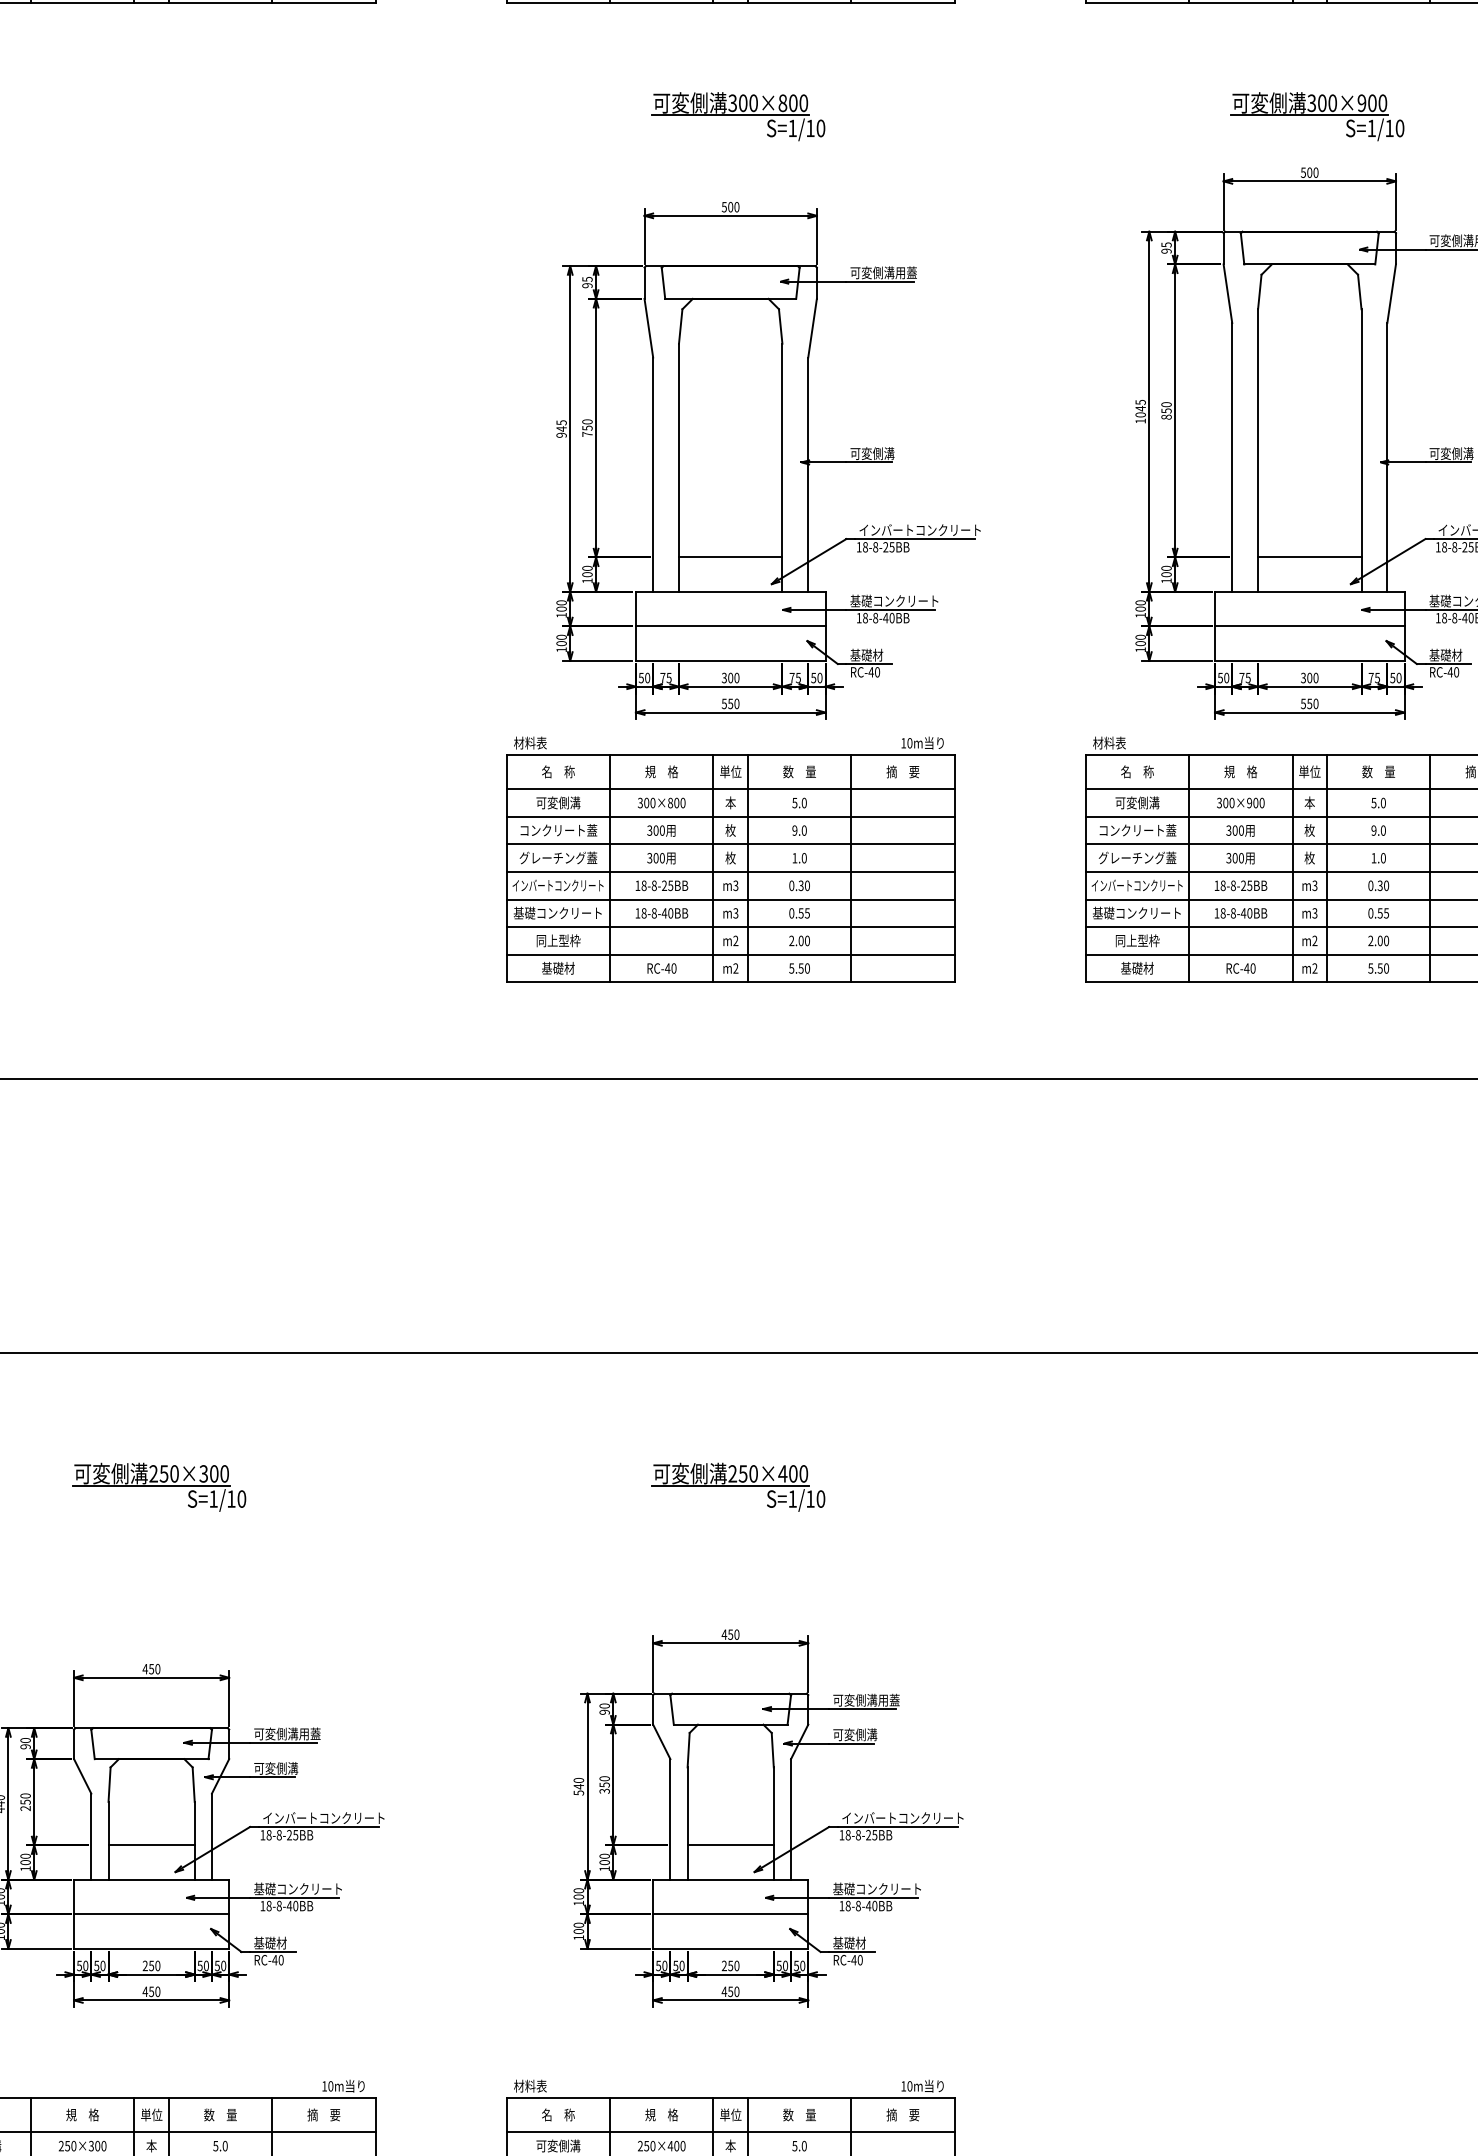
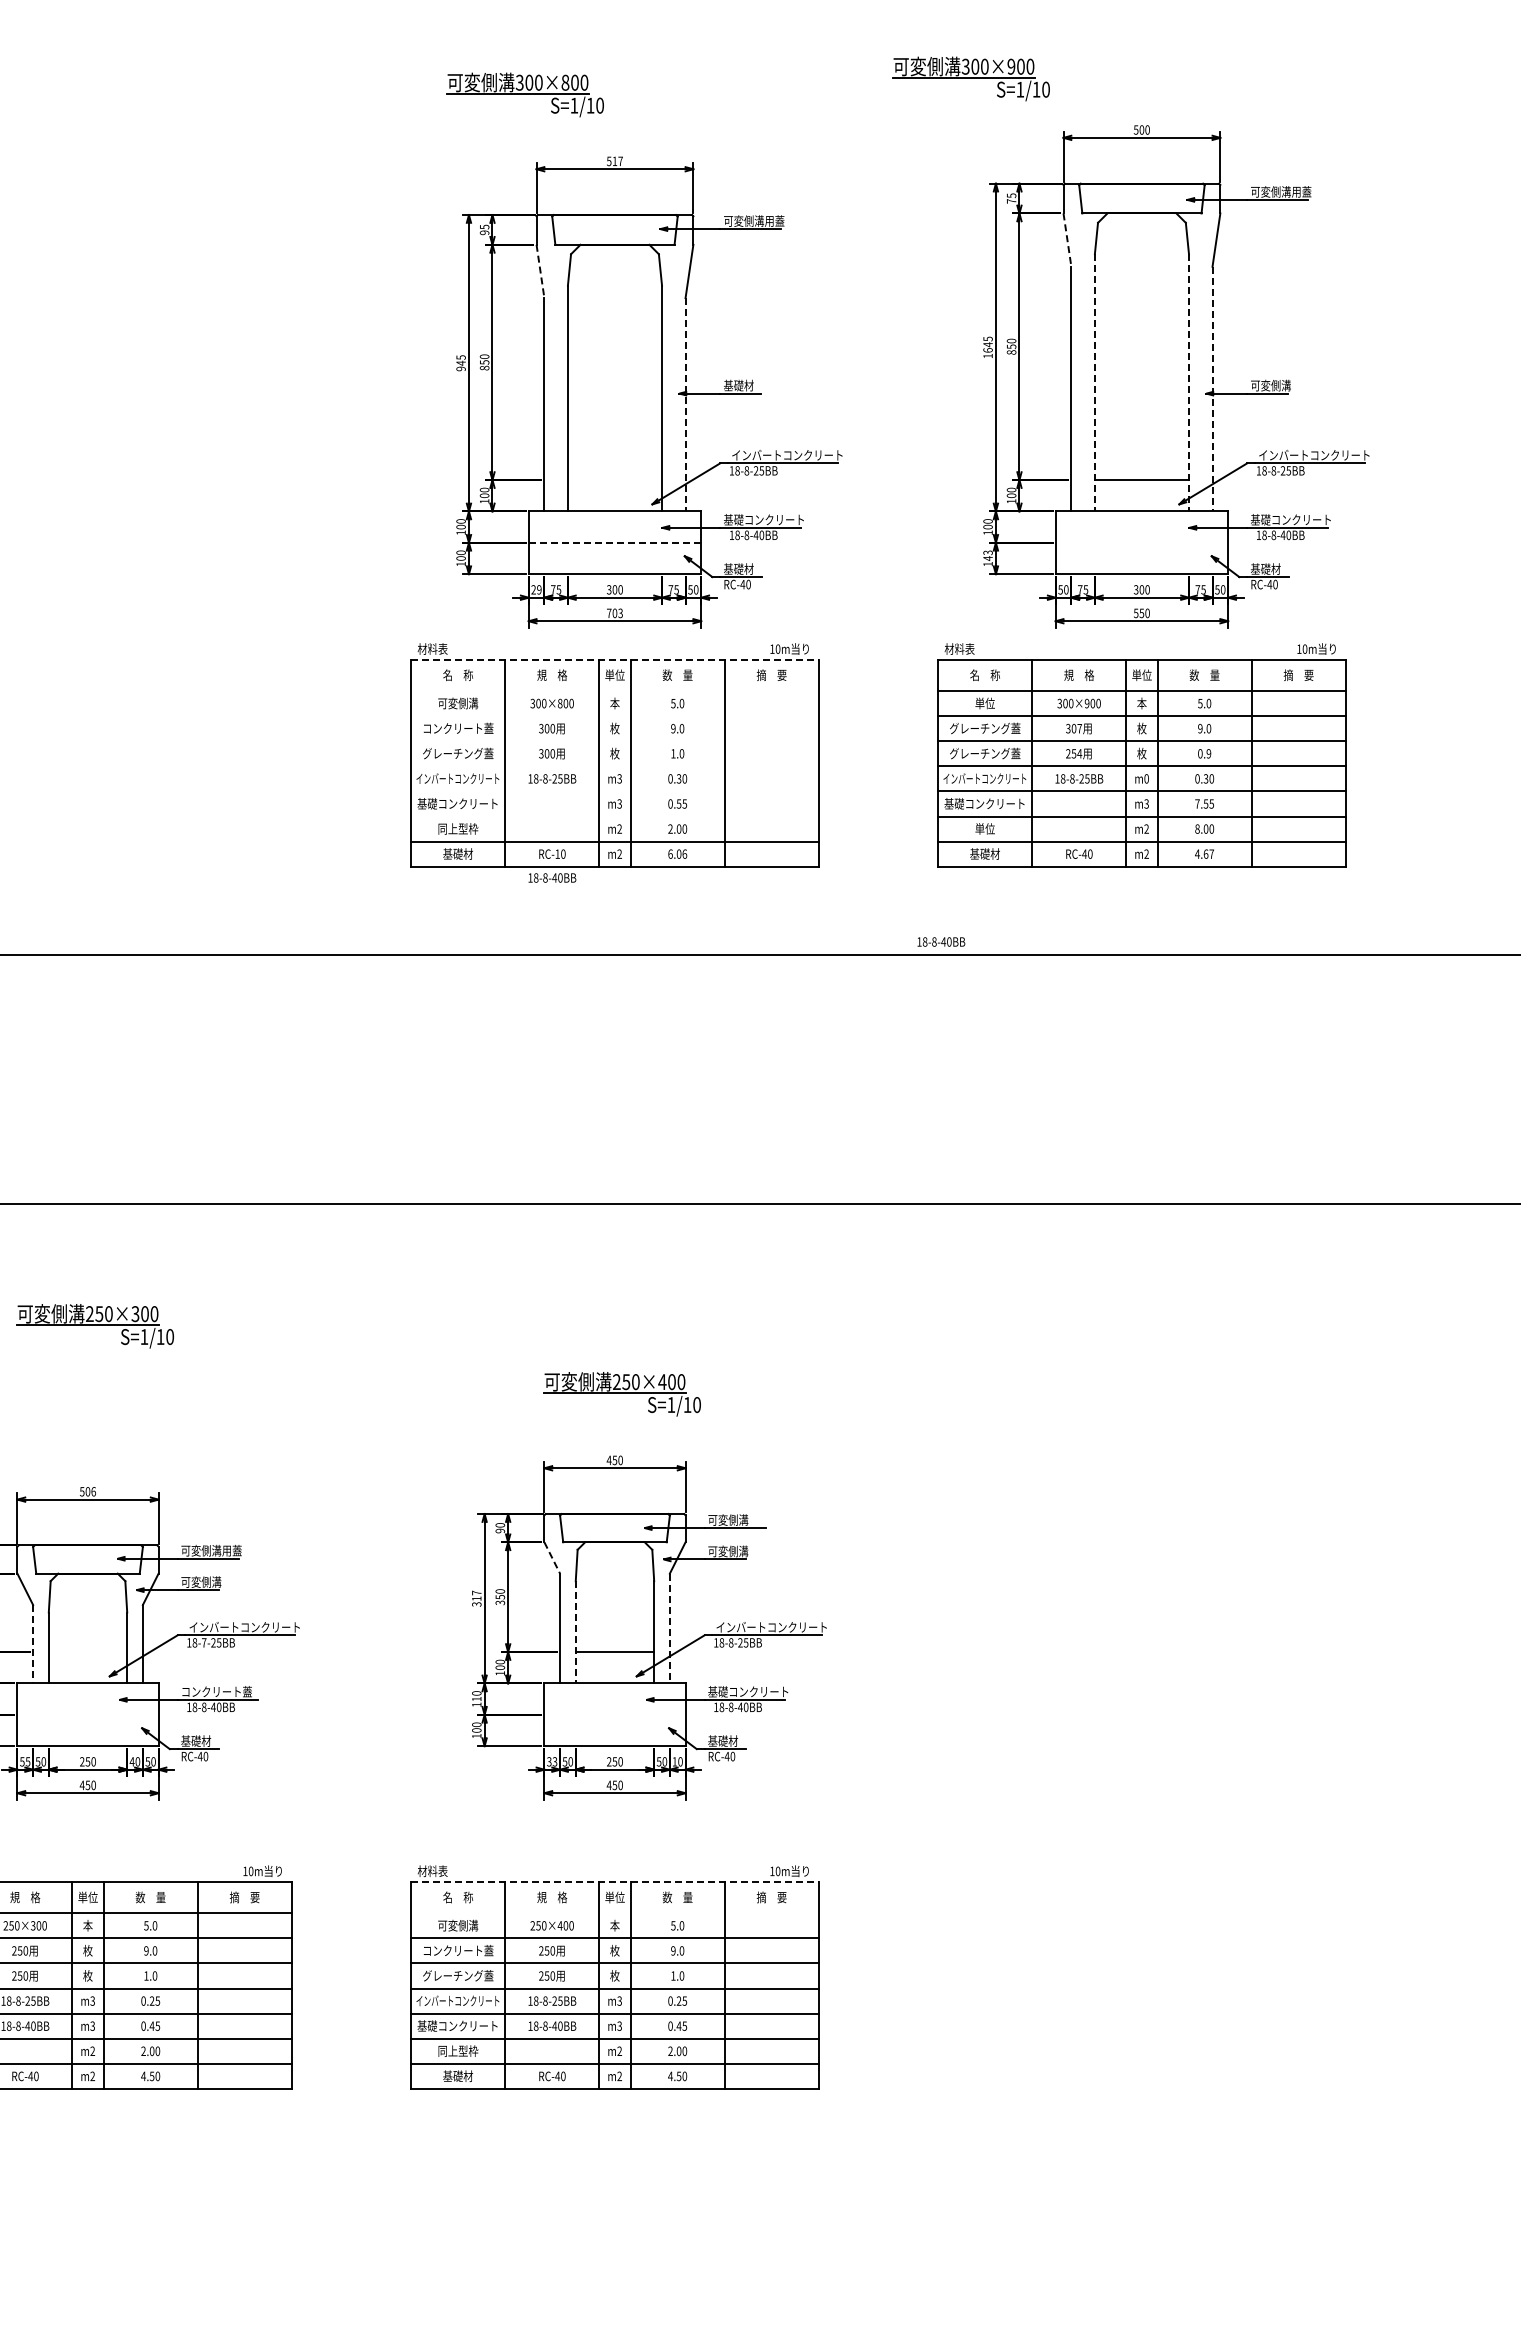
part: (737, 116) -> (524, 94), moved
part: (1316, 116) -> (970, 78), moved
text: (733, 207) -> (617, 161), 500 -> 517
text: (1166, 251) -> (1011, 201), 95 -> 75
line: (1227, 294) -> (1067, 240), solid -> dashed
line: (648, 328) -> (540, 271), solid -> dashed
text: (1140, 415) -> (987, 350), 1045 -> 1645
text: (587, 433) -> (484, 367), 750 -> 850
line: (1257, 450) -> (1094, 382), solid -> dashed
line: (1360, 450) -> (1188, 382), solid -> dashed
text: (871, 453) -> (743, 385), 可変側溝 -> 基礎材
line: (1387, 457) -> (1212, 389), solid -> dashed
line: (808, 474) -> (685, 404), solid -> dashed
line: (730, 557) -> (614, 480), removed
line: (731, 626) -> (615, 542), solid -> dashed
line: (1309, 626) -> (1141, 542), removed
text: (1140, 640) -> (987, 555), 100 -> 143
text: (644, 677) -> (536, 589), 50 -> 29
text: (730, 704) -> (614, 613), 550 -> 703
line: (730, 754) -> (614, 659), solid -> dashed
line: (730, 789) -> (614, 691), removed
text: (1137, 802) -> (985, 703), 可変側溝 -> 単位
line: (730, 817) -> (614, 716), removed
text: (1132, 830) -> (980, 728), コンクリート蓋 -> グレーチング蓋
text: (1241, 830) -> (1079, 728), 300 -> 307
line: (730, 844) -> (614, 741), removed
text: (1235, 857) -> (1074, 753), 300 -> 254
text: (1378, 857) -> (1204, 753), 1.0 -> 0.9
line: (730, 872) -> (614, 766), removed
text: (1314, 885) -> (1146, 778), m3 -> m0
line: (730, 899) -> (614, 791), removed
text: (662, 912) -> (552, 877), moved
text: (1241, 912) -> (941, 941), moved
text: (1370, 912) -> (1197, 803), 0.55 -> 7.55
line: (730, 927) -> (614, 816), removed
text: (1137, 940) -> (985, 828), 同上型枠 -> 単位
text: (1370, 940) -> (1197, 828), 2.00 -> 8.00
text: (667, 967) -> (557, 853), RC-40 -> RC-10
text: (799, 967) -> (677, 853), 5.50 -> 6.06
text: (1378, 967) -> (1204, 853), 5.50 -> 4.67
part: (737, 1487) -> (621, 1394), moved
text: (151, 1668) -> (87, 1491), 450 -> 506
text: (888, 1699) -> (758, 1519), 可変側溝用蓋 -> 可変側溝
line: (662, 1741) -> (552, 1557), solid -> dashed
text: (578, 1786) -> (476, 1598), 540 -> 317
line: (790, 1819) -> (669, 1628), solid -> dashed
line: (687, 1823) -> (575, 1632), solid -> dashed
text: (279, 1834) -> (204, 1642), 18-8-25BB -> 18-7-25BB
line: (91, 1837) -> (33, 1644), solid -> dashed
line: (151, 1845) -> (87, 1652), removed
text: (298, 1888) -> (221, 1691), 基礎コンクリート -> コンクリート蓋
text: (578, 1896) -> (476, 1698), 100 -> 110
line: (151, 1913) -> (87, 1714), removed
line: (730, 1913) -> (614, 1714), removed
text: (85, 1965) -> (27, 1761), 50 -> 55
text: (199, 1965) -> (131, 1761), 50 -> 40
text: (662, 1965) -> (552, 1761), 50 -> 33
text: (796, 1965) -> (674, 1761), 50 -> 10
line: (730, 2097) -> (614, 1881), solid -> dashed
line: (730, 2132) -> (614, 1913), removed

